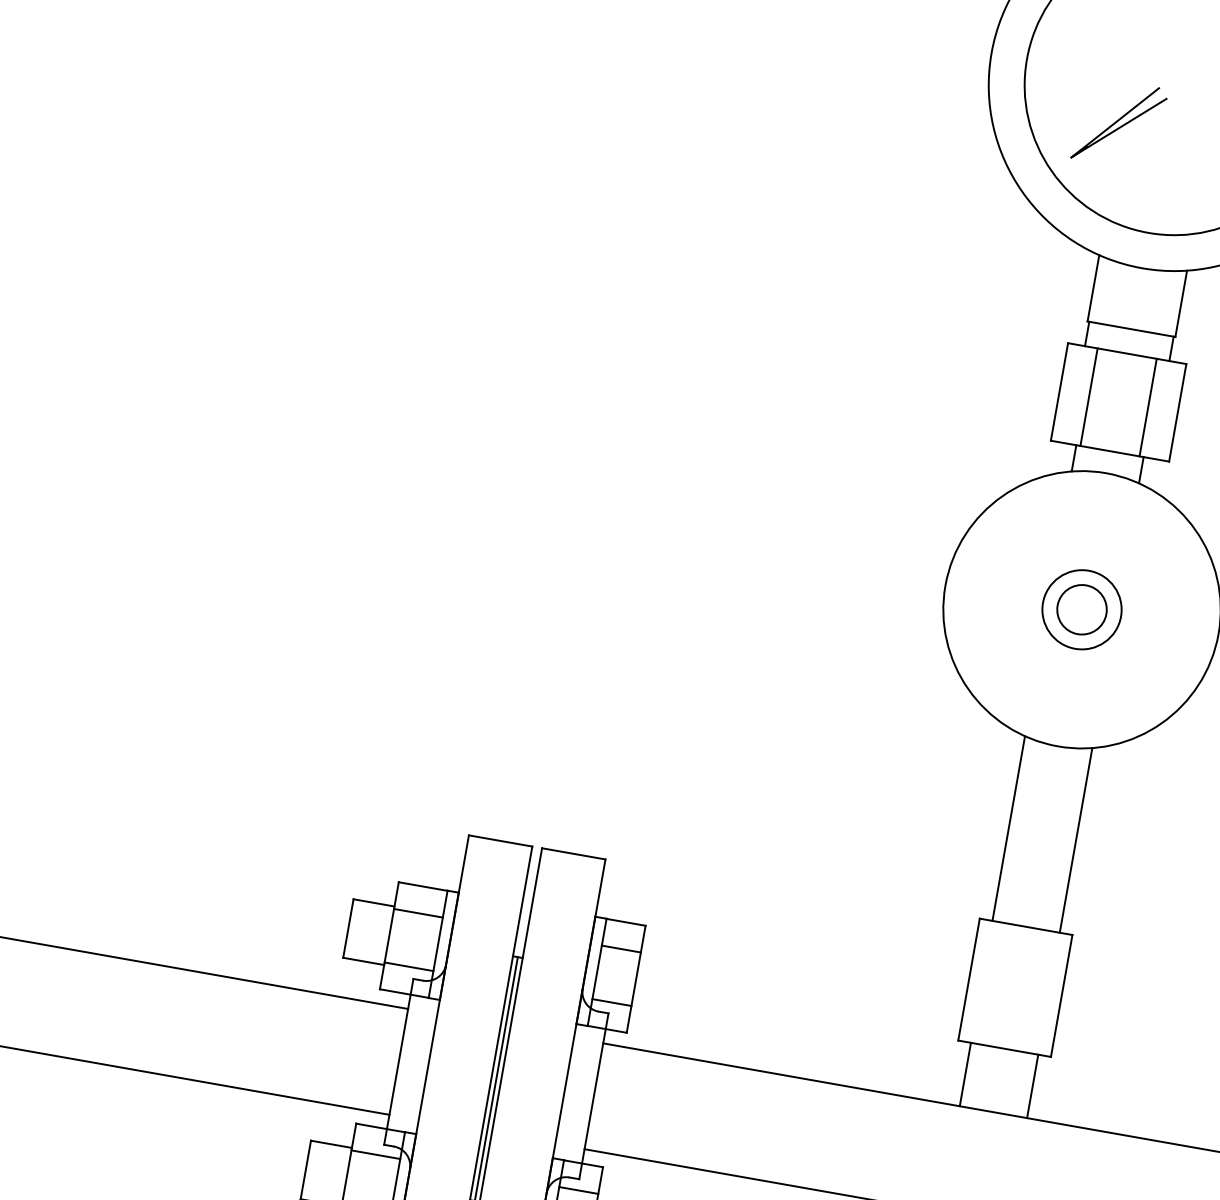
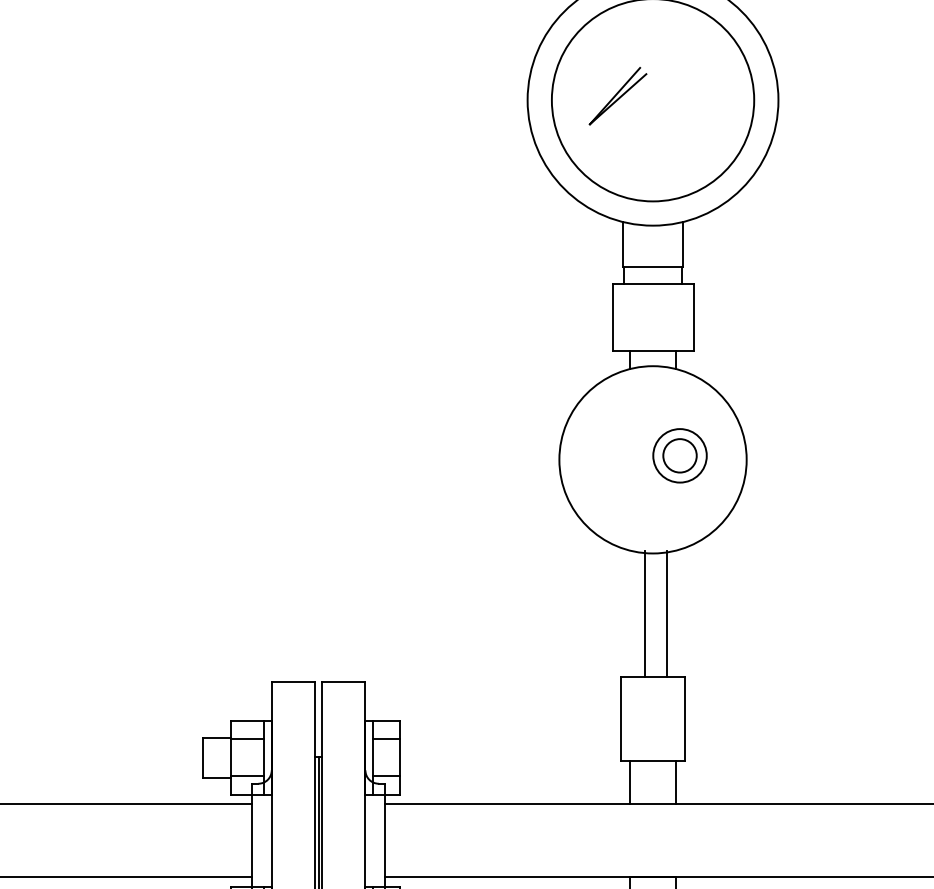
part: (1118, 124) -> (617, 96), moved
line: (1088, 396) -> (632, 317), removed
line: (1148, 407) -> (673, 317), removed
part: (1081, 609) -> (679, 455), moved
line: (1008, 827) -> (666, 613), moved
line: (1076, 839) -> (645, 613), moved

